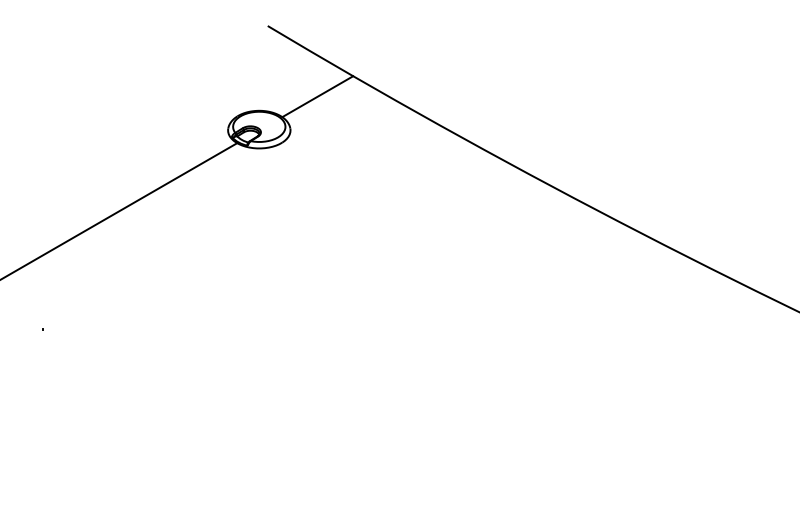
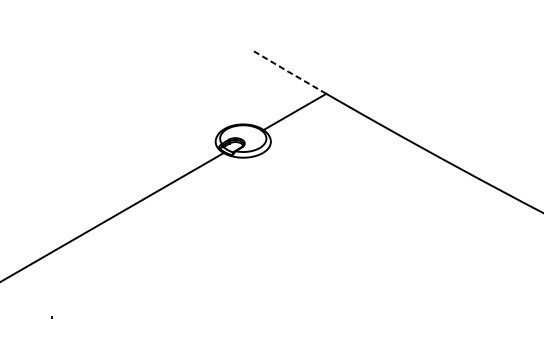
line: (310, 51) -> (288, 71), solid -> dashed

